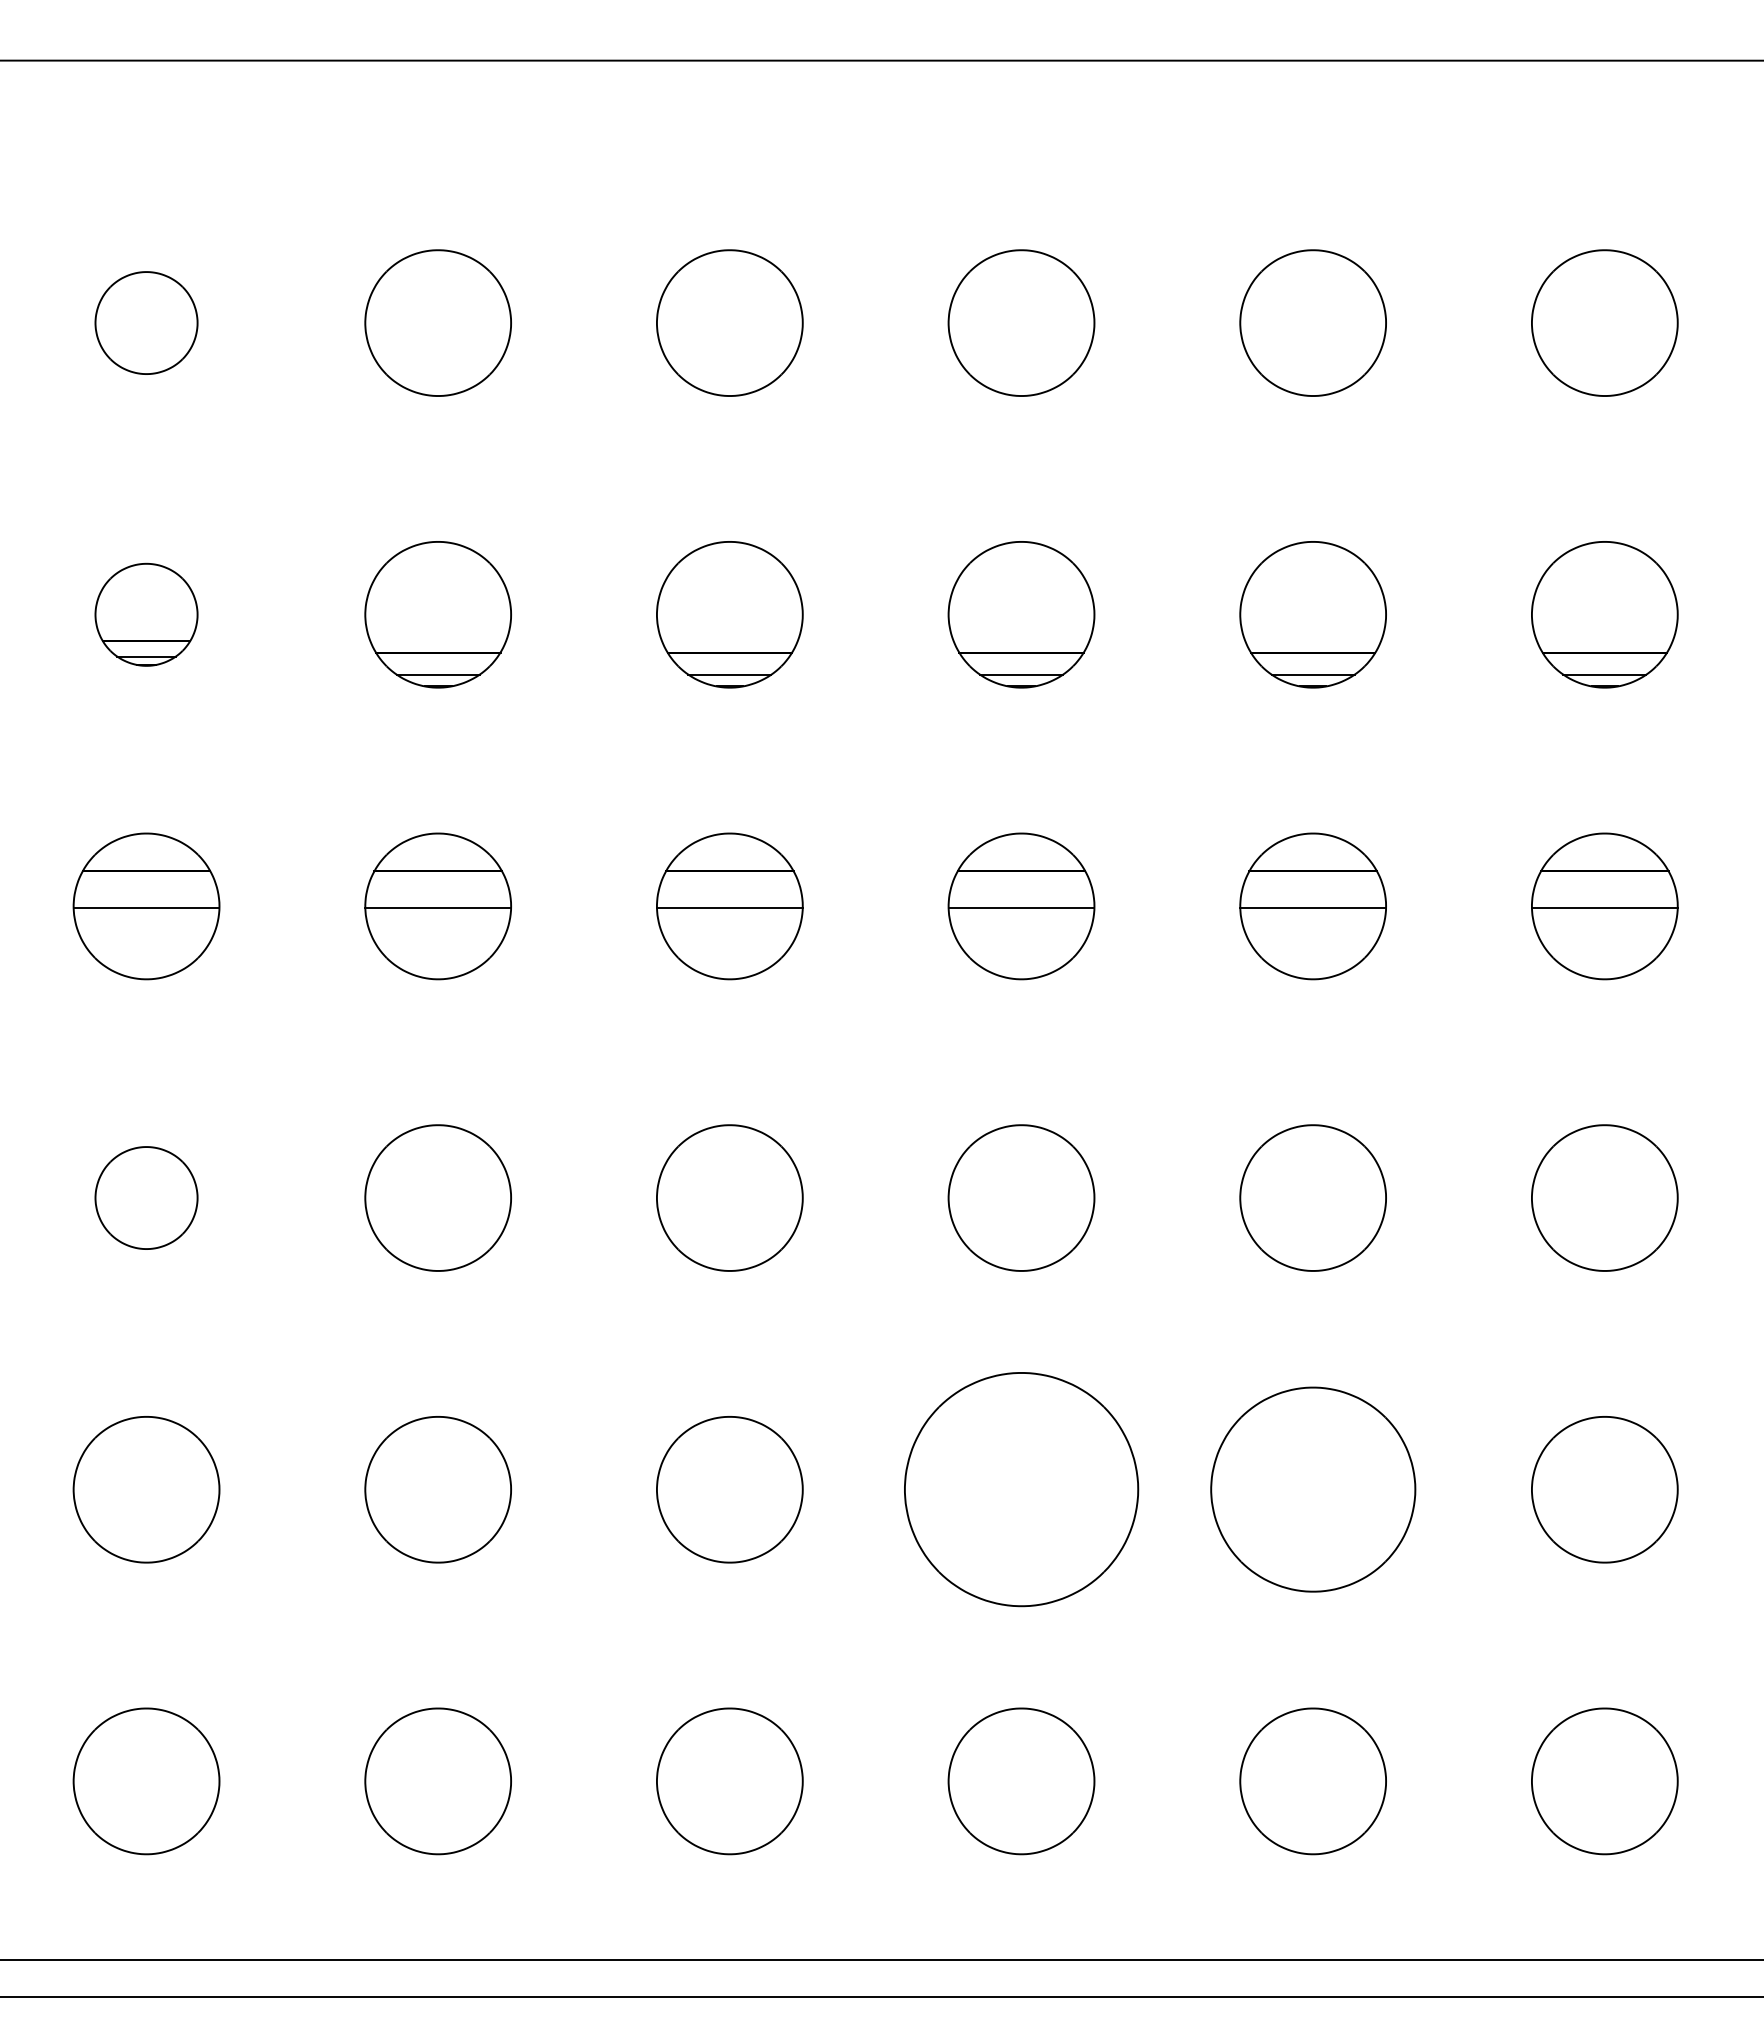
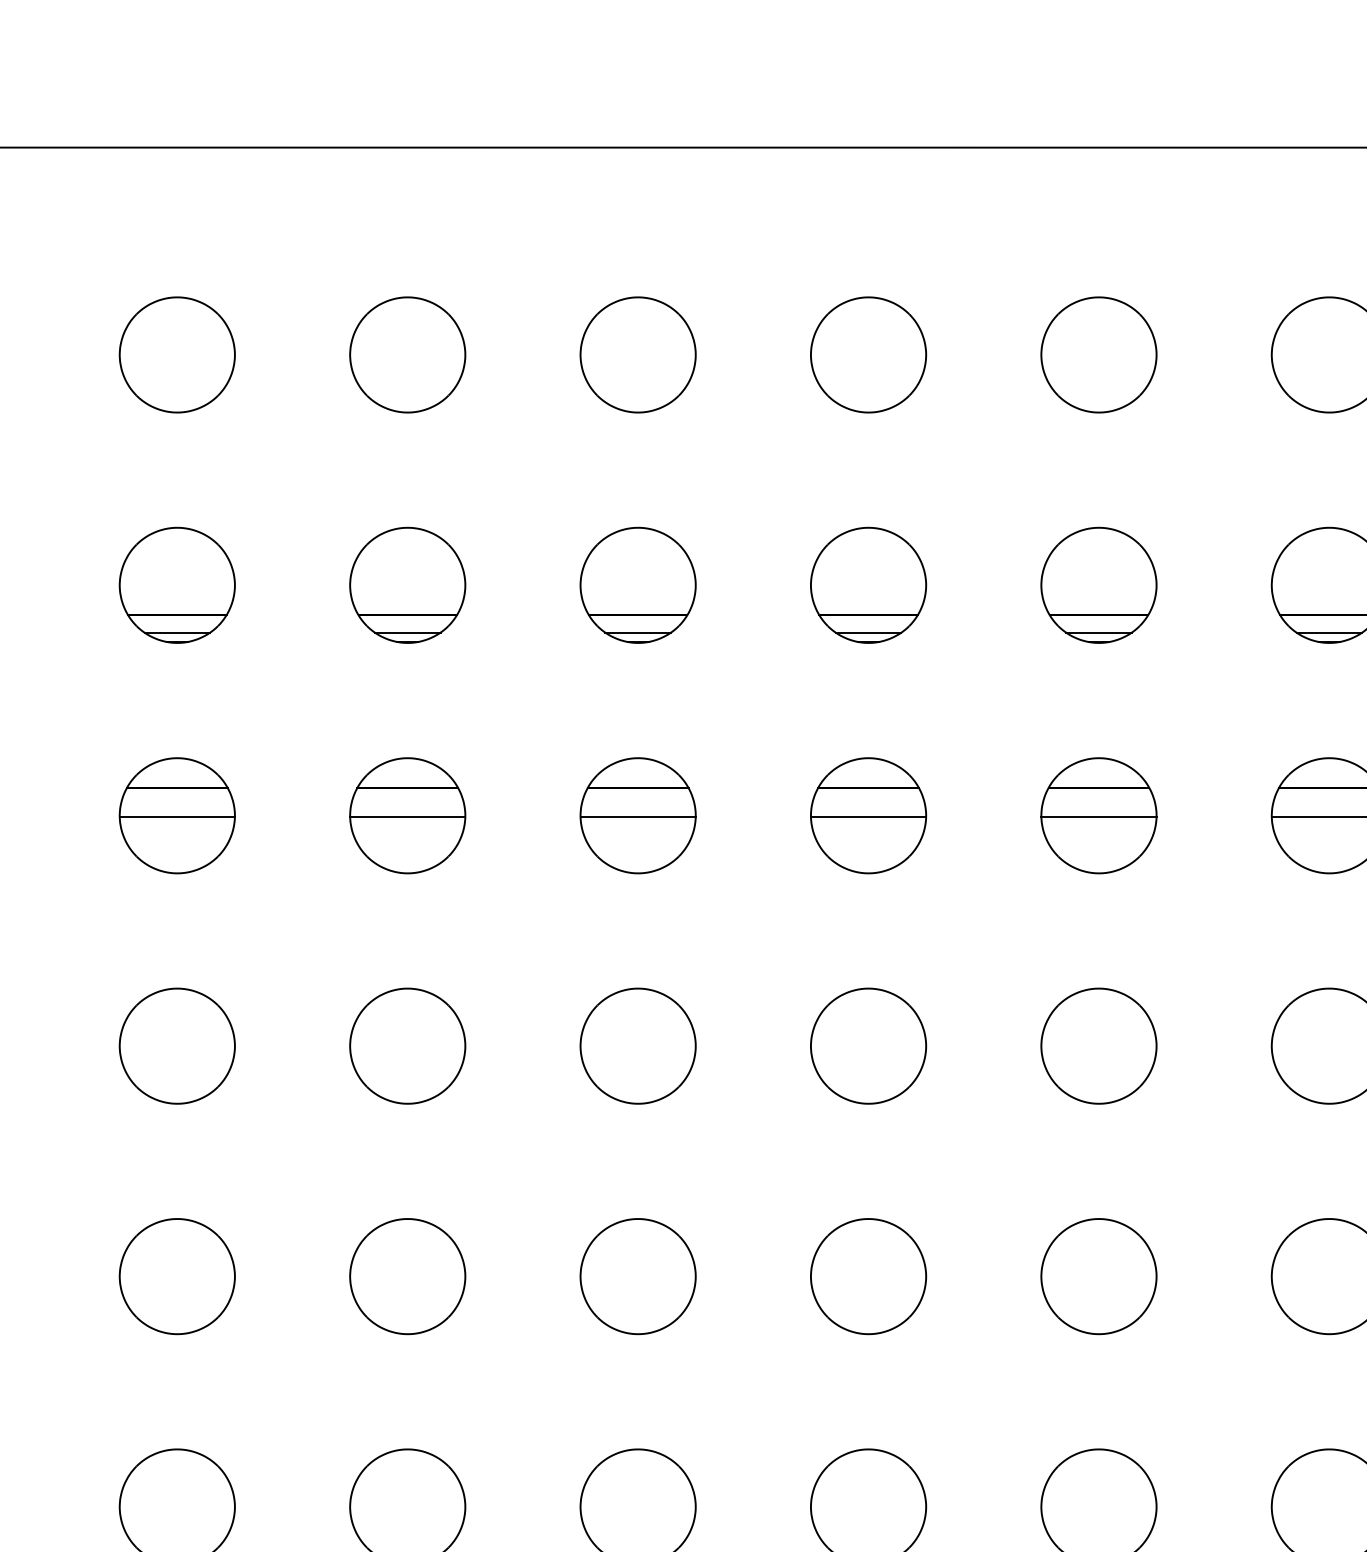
part: (146, 322) -> (177, 354), size x1.43
part: (146, 614) -> (177, 585), size x1.43
part: (146, 1197) -> (177, 1045), size x1.43
part: (1021, 1489) -> (868, 1276), size x0.62
part: (1312, 1489) -> (1098, 1276), size x0.71

